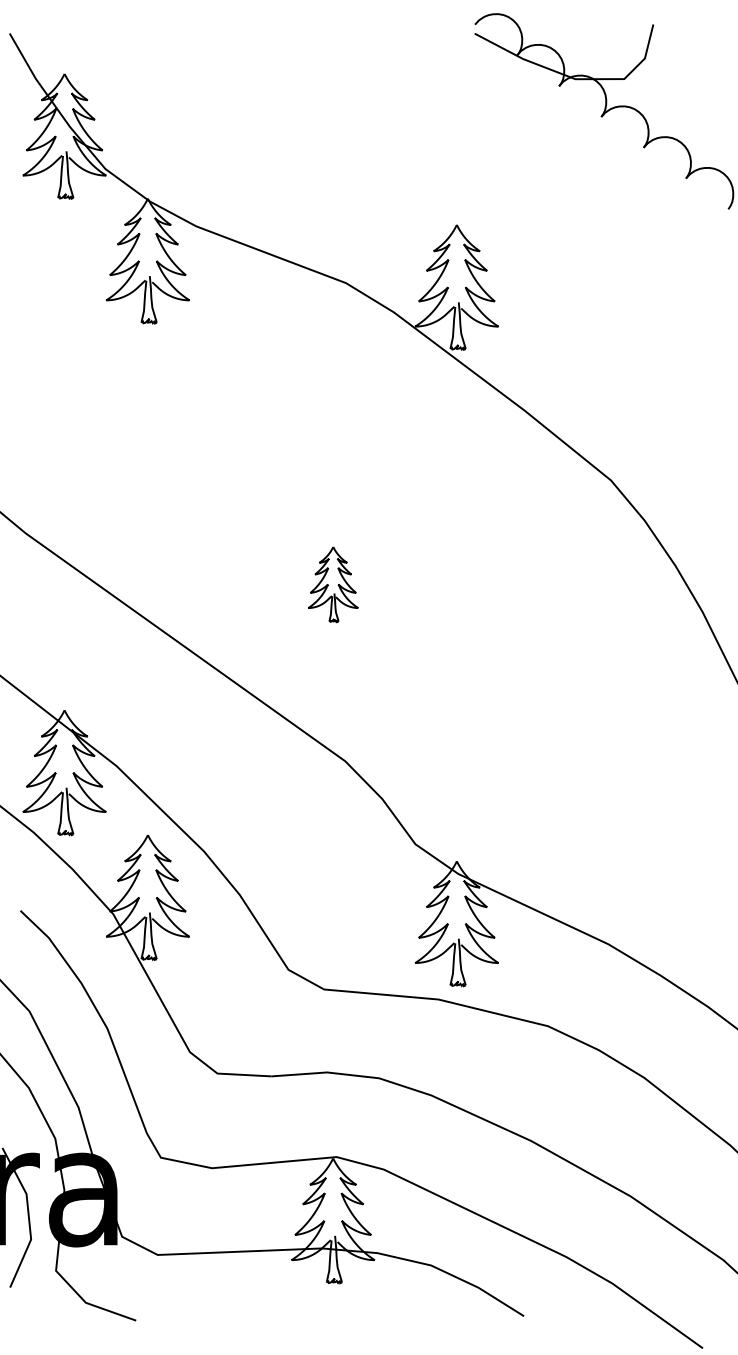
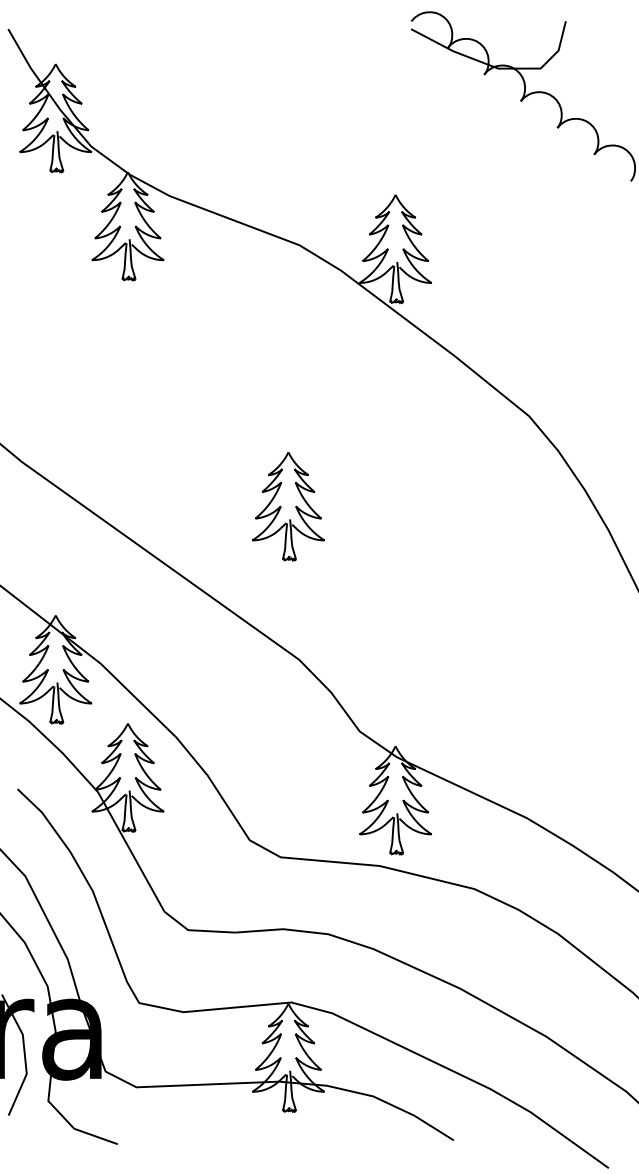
part: (333, 584) -> (288, 506), size x1.67

